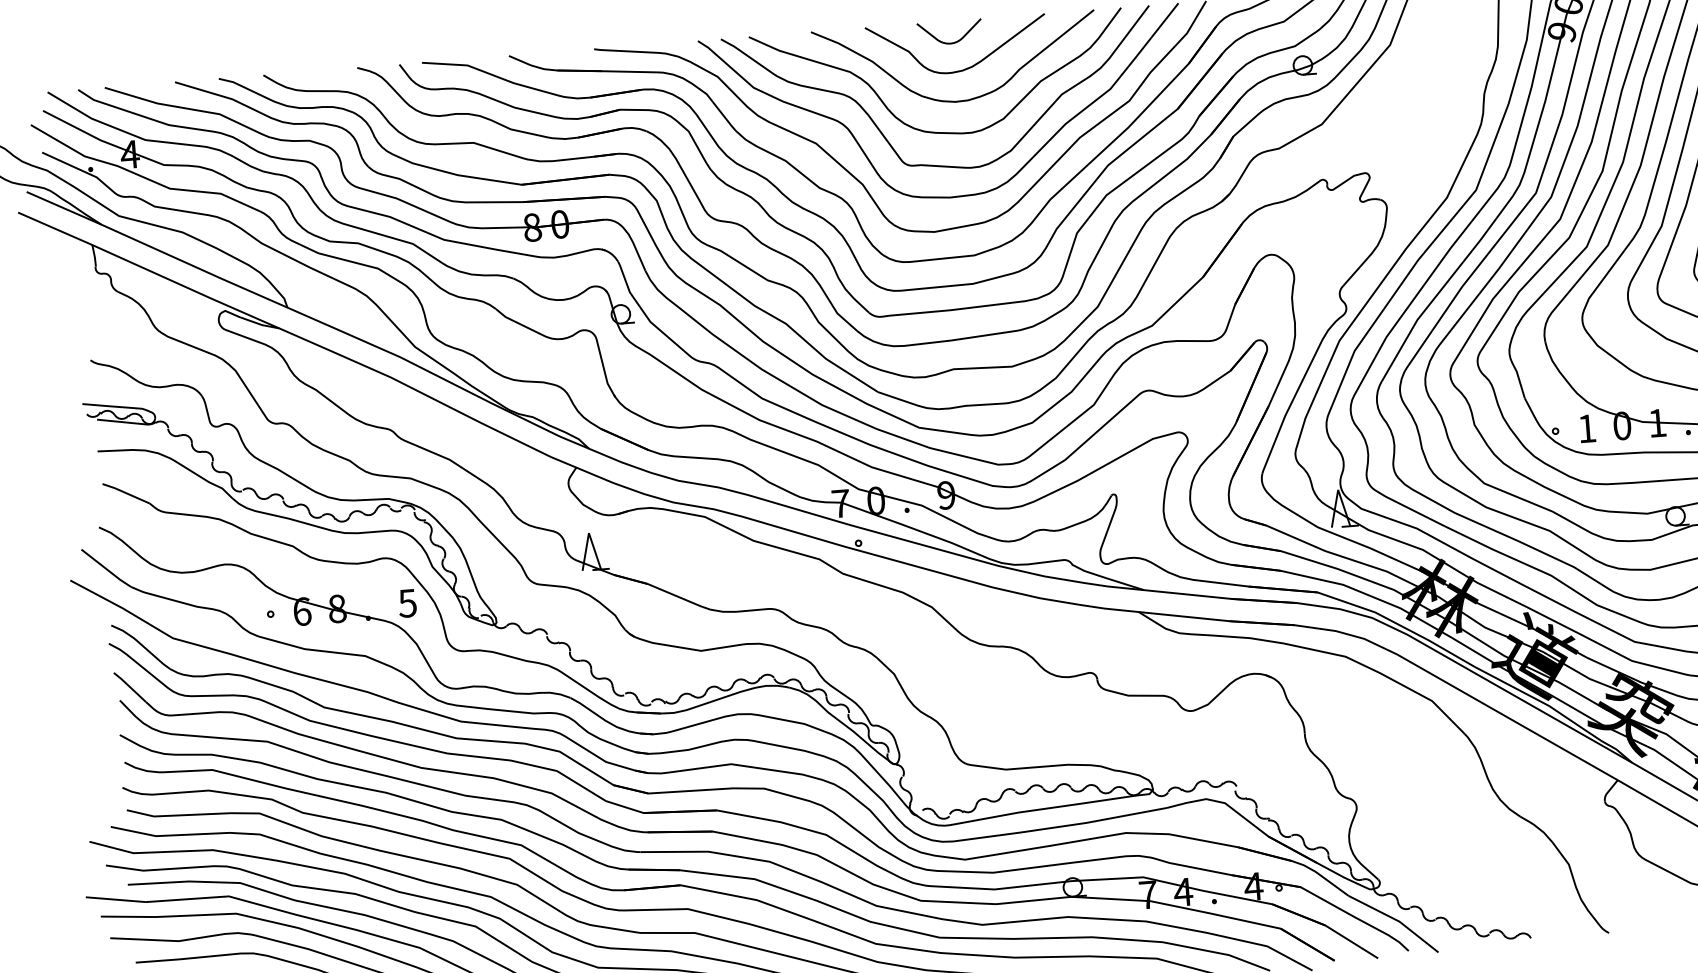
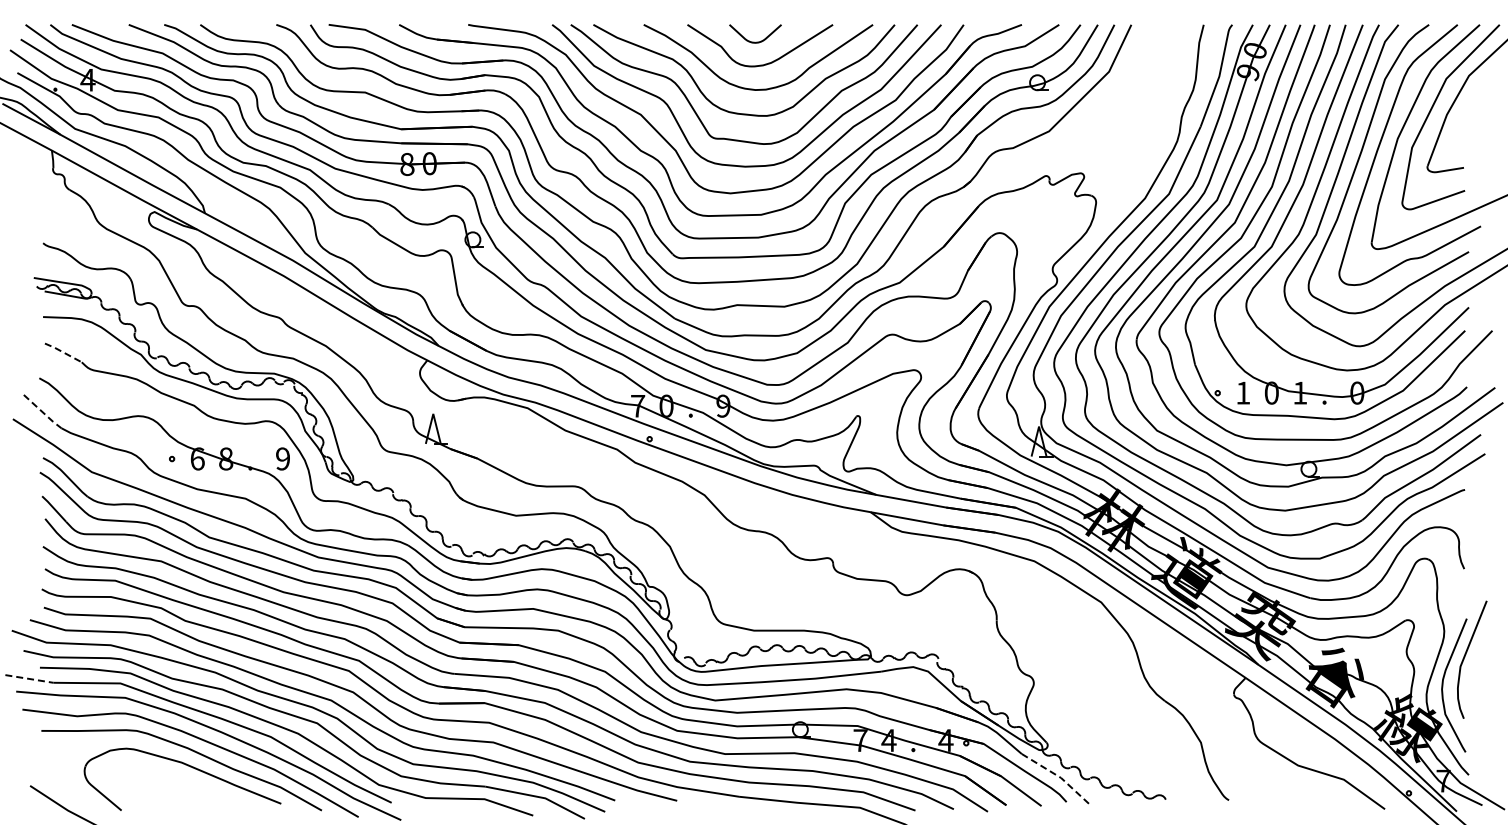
line: (126, 493) -> (63, 352), solid -> dashed
line: (106, 569) -> (42, 412), solid -> dashed
text: (407, 602) -> (282, 458), 5 -> 9
line: (116, 900) -> (29, 679), solid -> dashed
line: (1397, 920) -> (1059, 776), solid -> dashed

